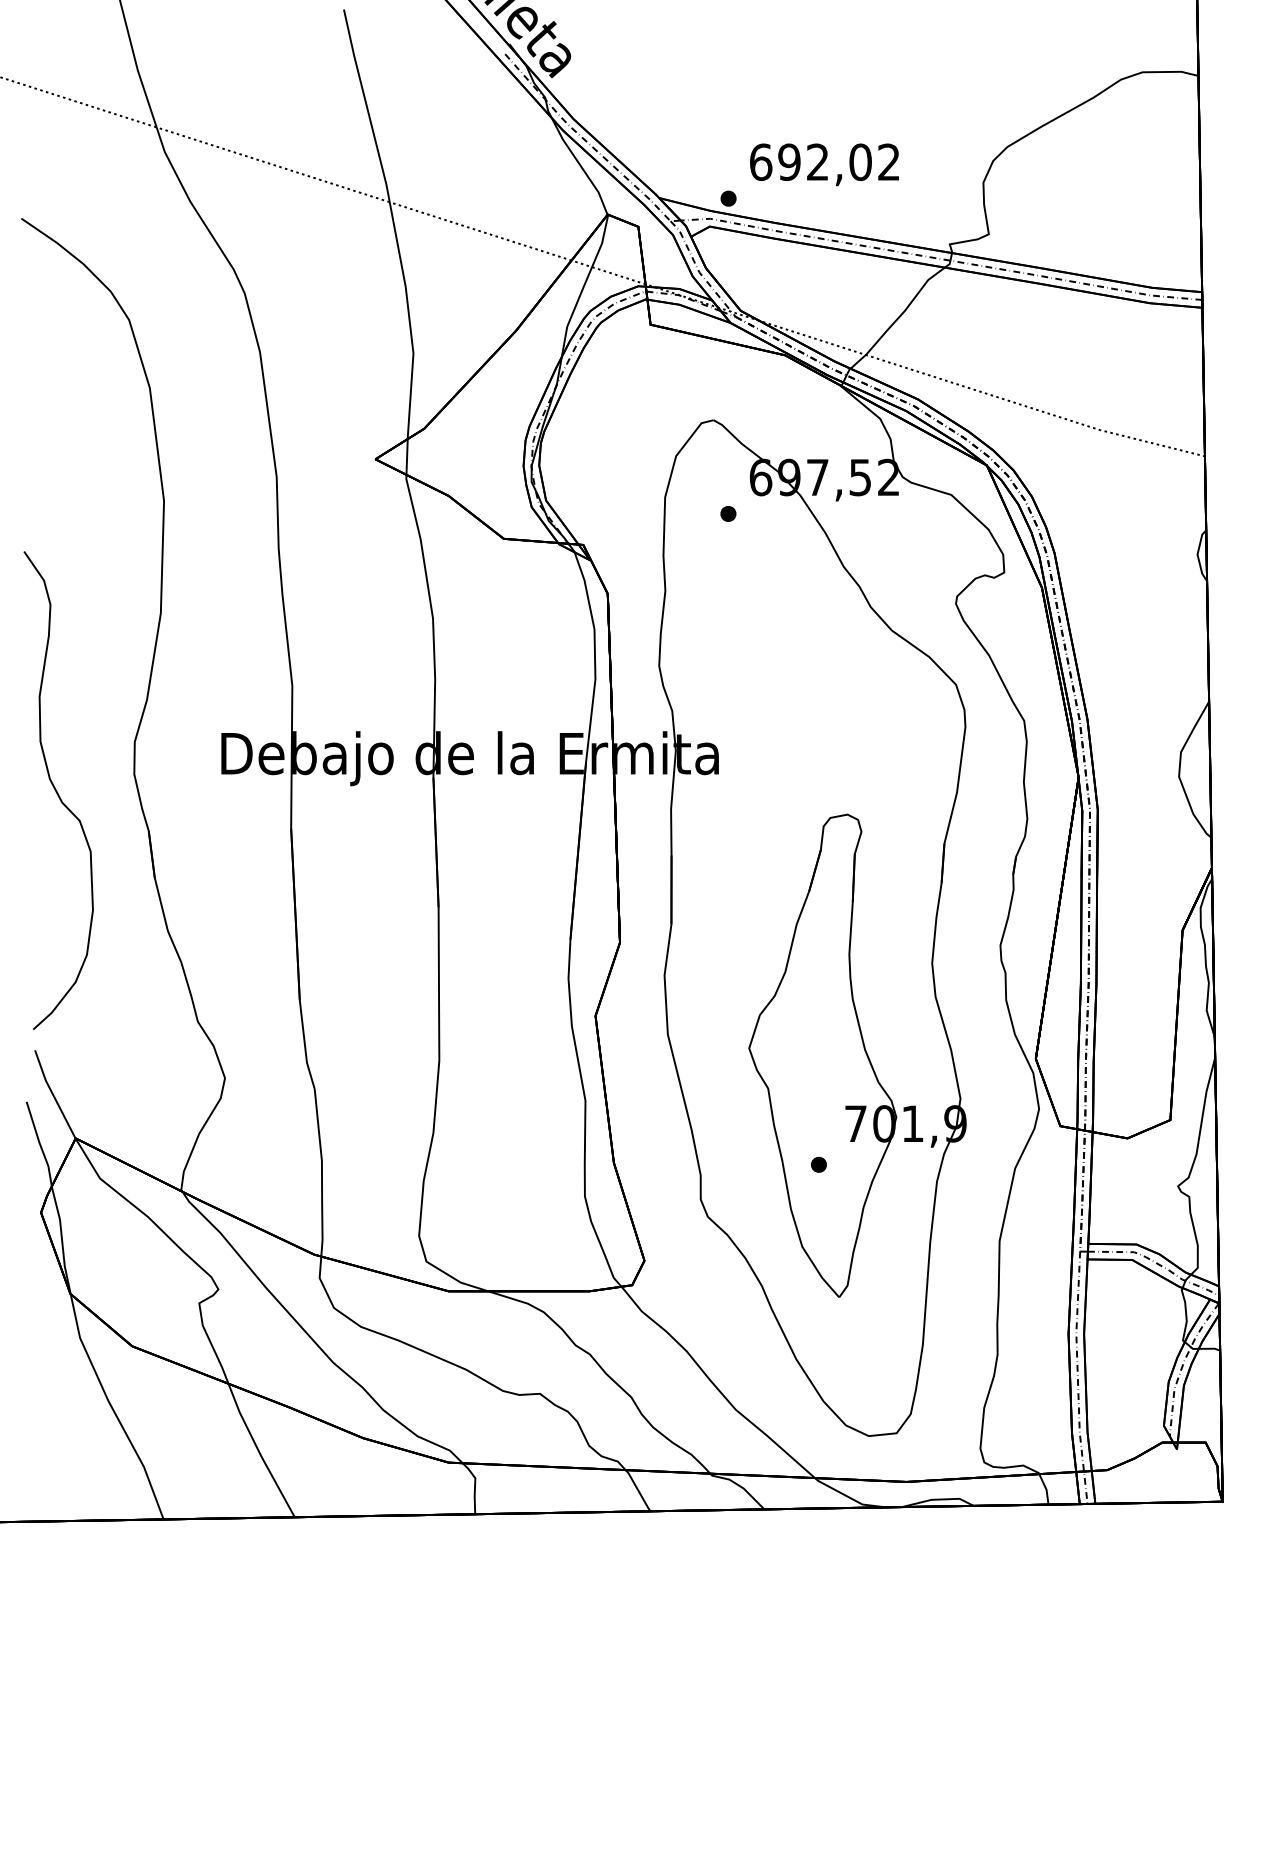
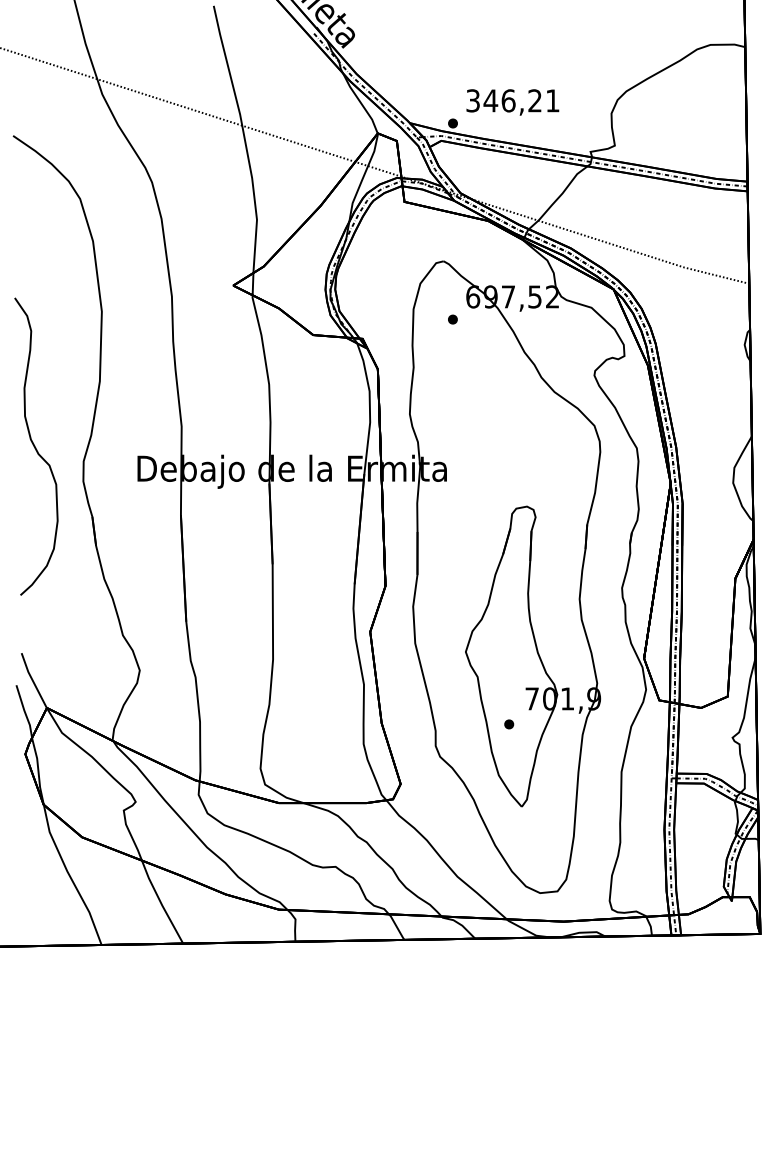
text: (824, 161) -> (512, 100), 692,02 -> 346,21
curve: (57, 790) -> (35, 446), moved

